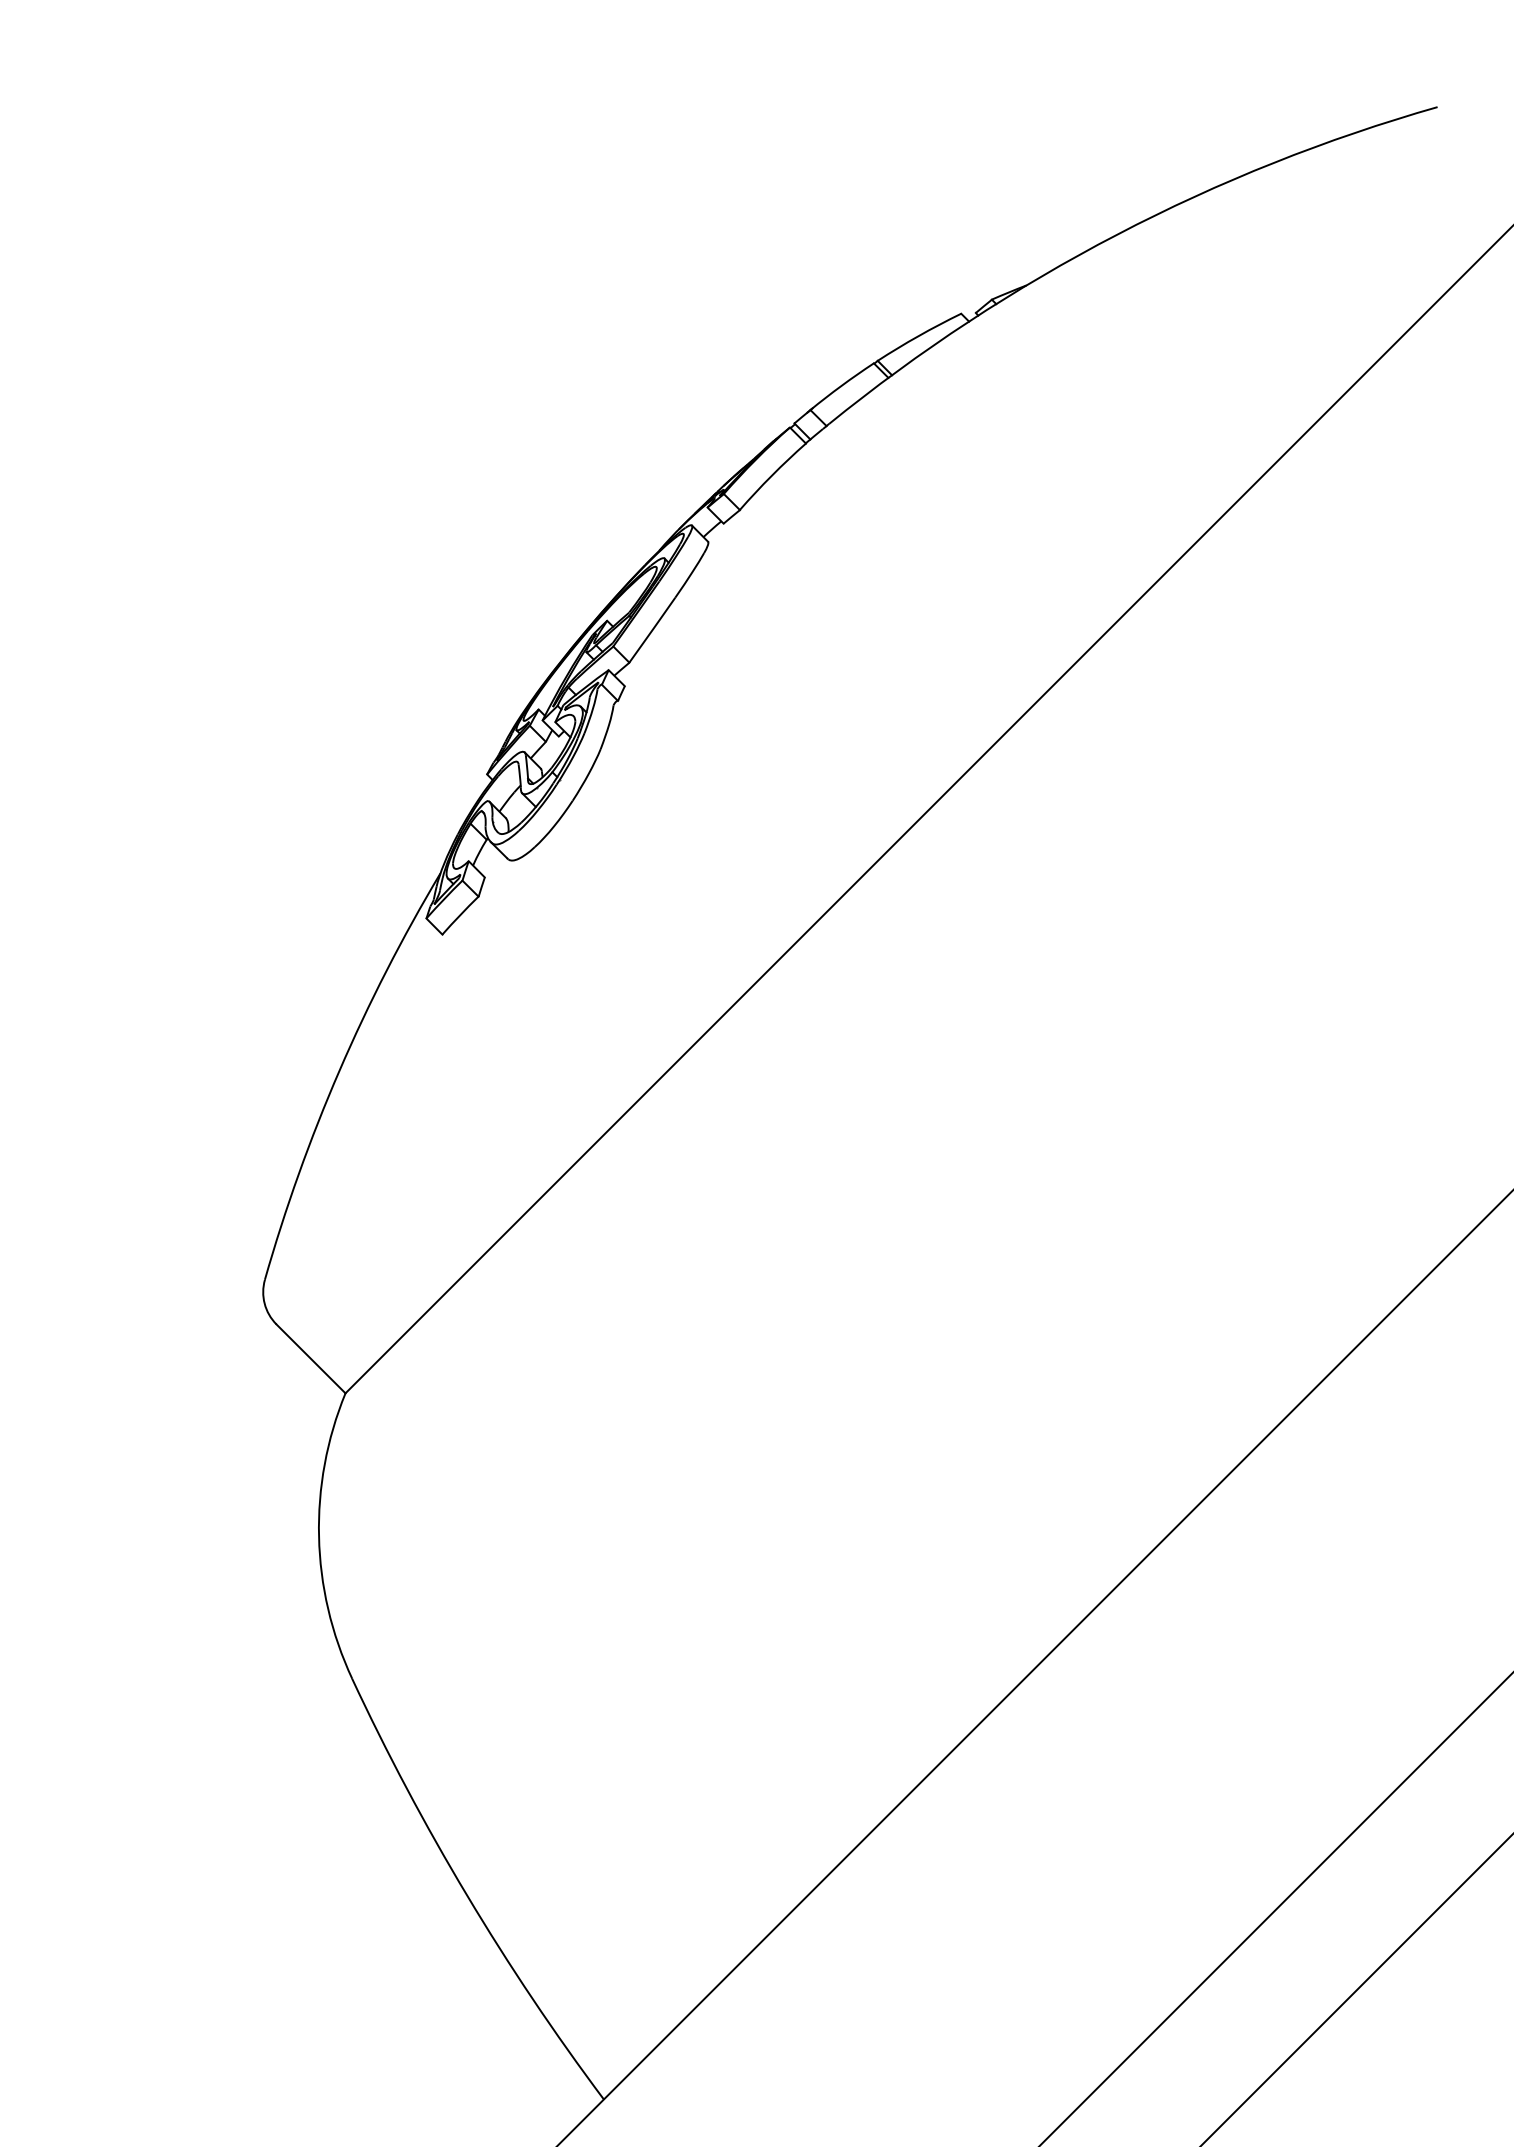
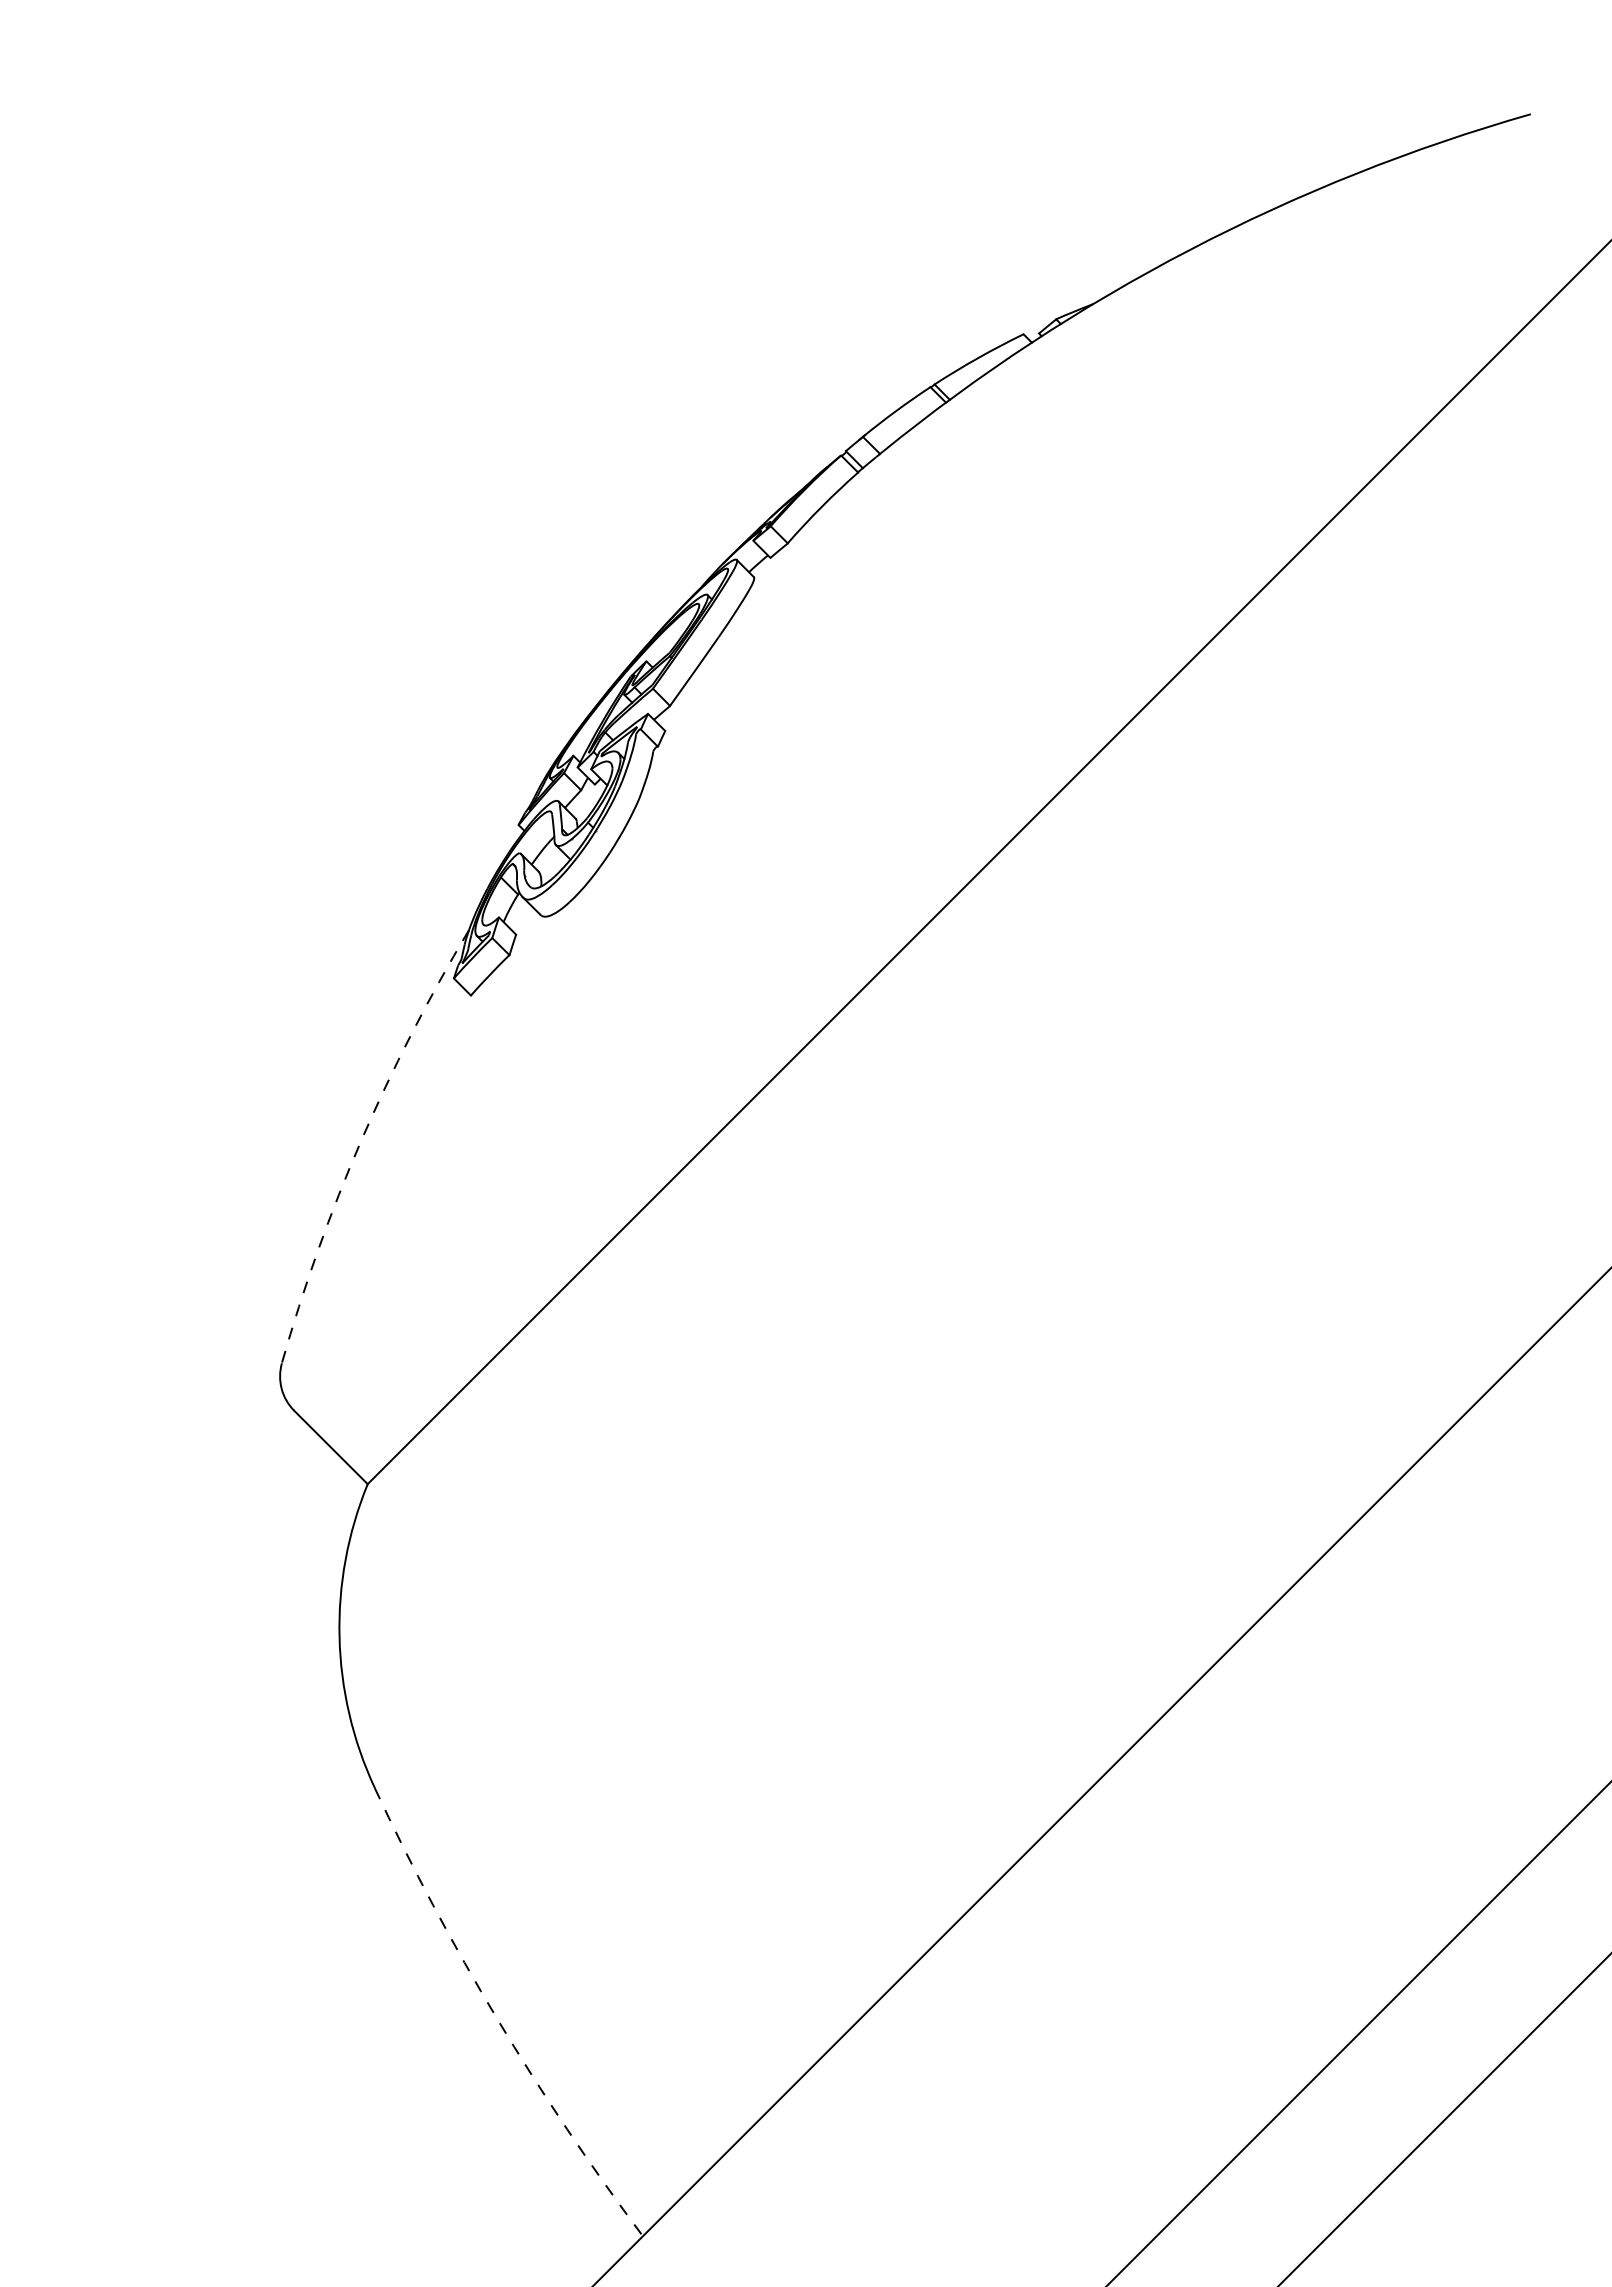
arc: (339, 1070) -> (361, 1140), solid -> dashed
arc: (467, 1895) -> (497, 2019), solid -> dashed

